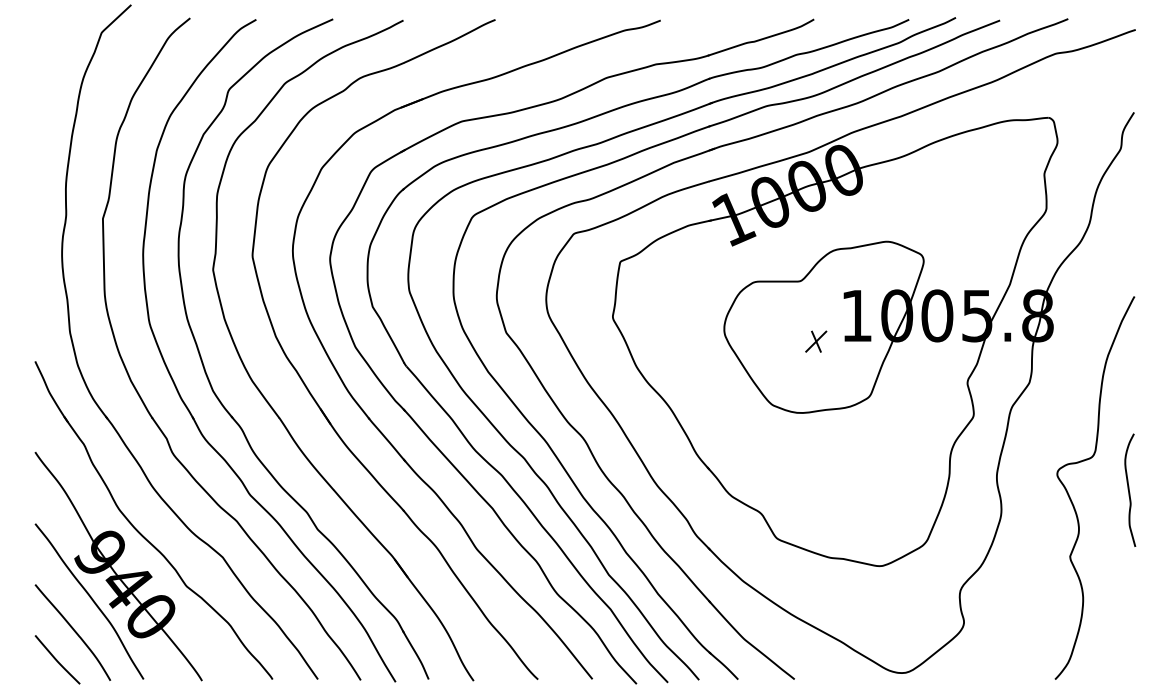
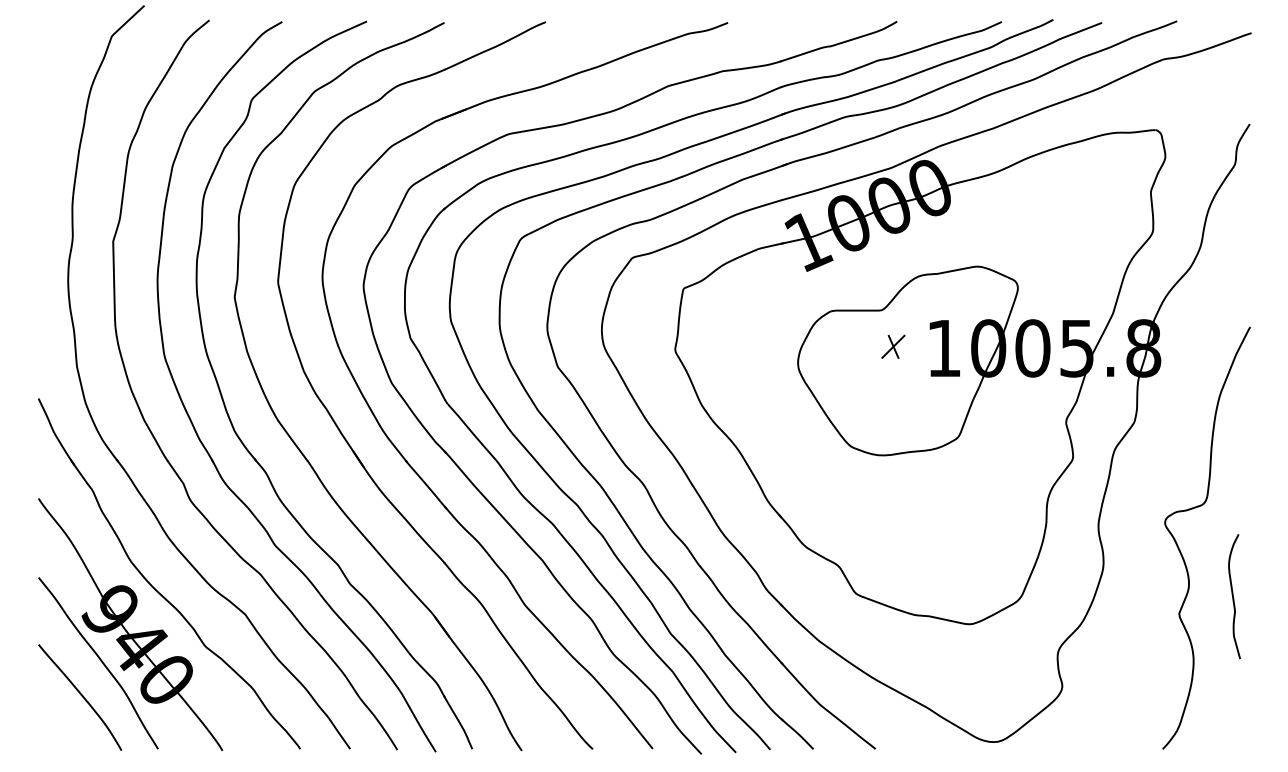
part: (816, 341) -> (893, 346), moved
curve: (1129, 490) -> (1233, 596), moved
curve: (56, 659) -> (62, 727), removed

